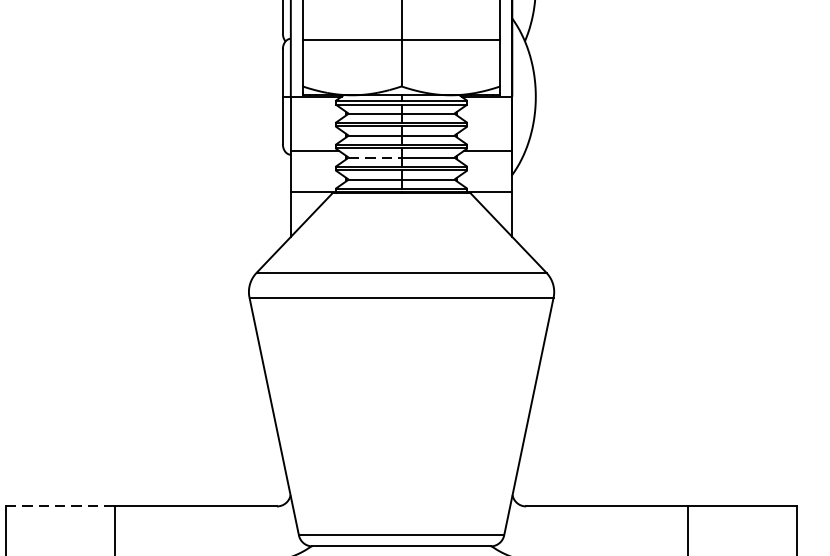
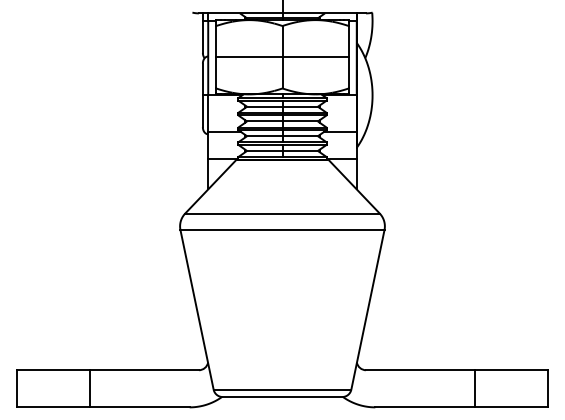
line: (374, 158) -> (264, 136), dashed -> solid
line: (60, 506) -> (53, 370), dashed -> solid

